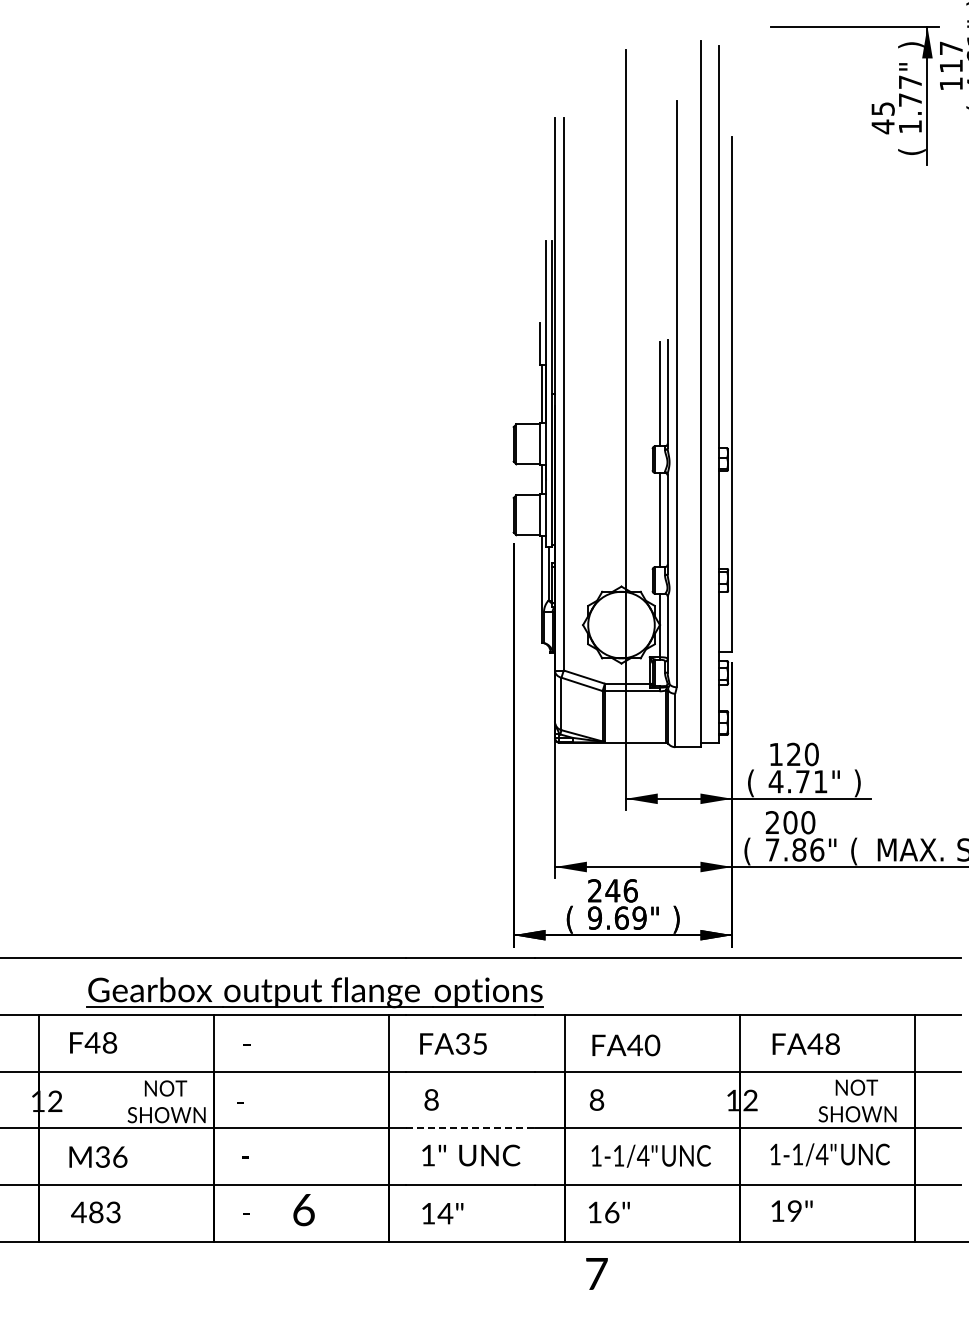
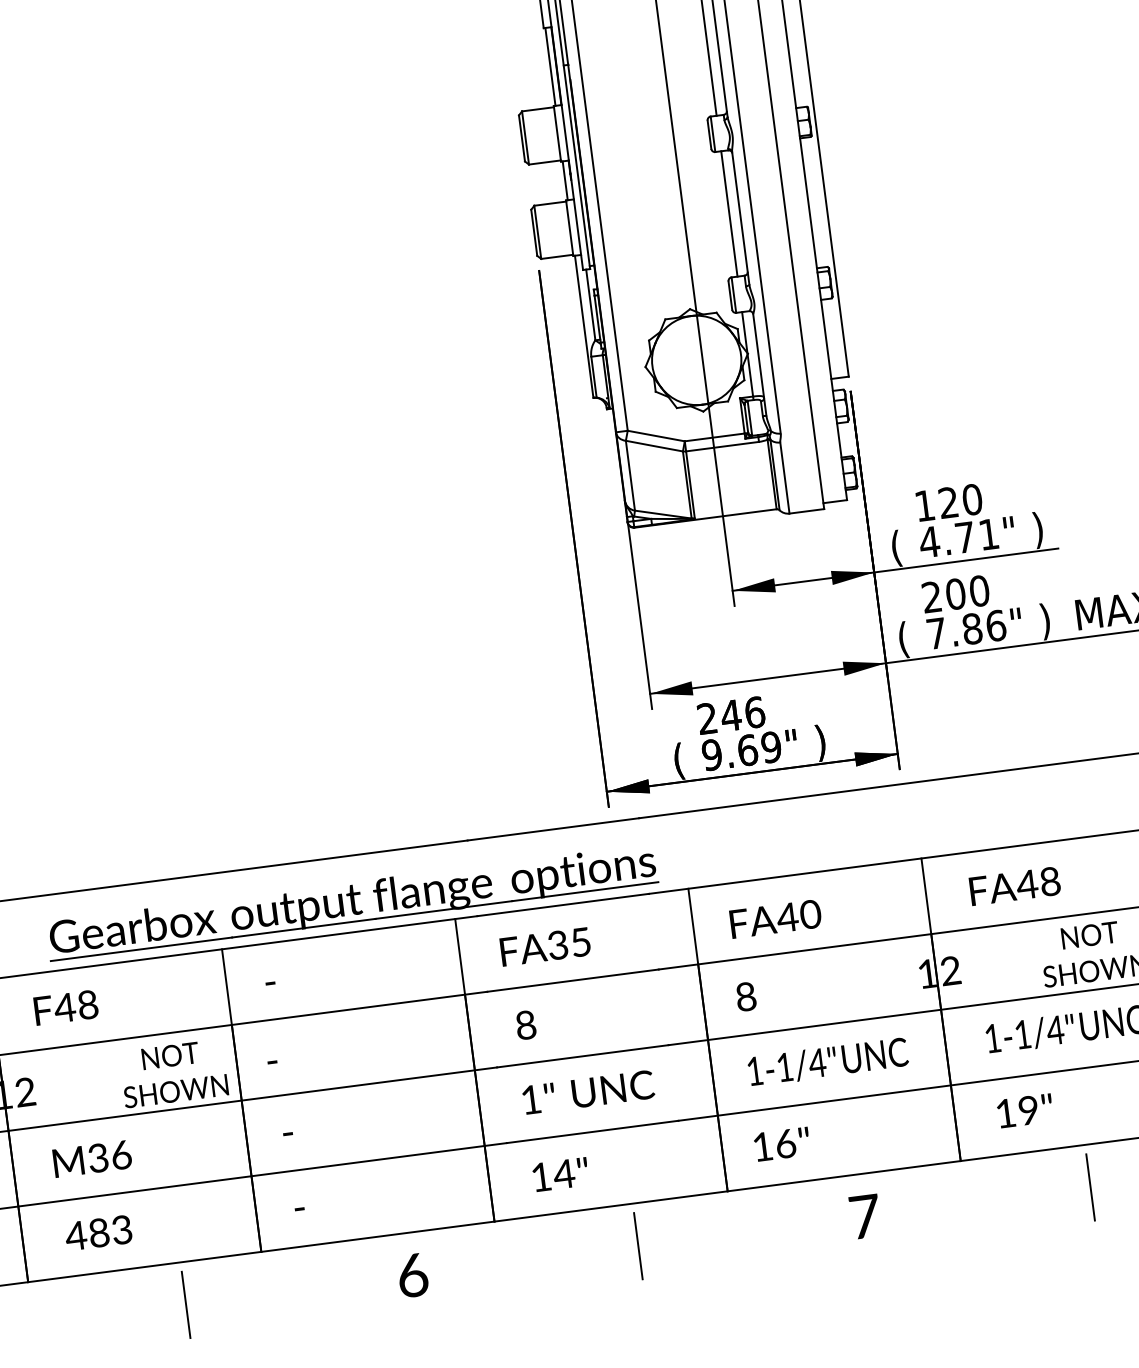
text: (854, 851) -> (1045, 621), ( -> )
line: (471, 1128) -> (584, 1056), dashed -> solid
text: (303, 1210) -> (412, 1276), moved
line: (153, 1273) -> (185, 1304), added
line: (493, 1273) -> (638, 1245), added
text: (596, 1273) -> (864, 1216), moved
line: (833, 1273) -> (1090, 1186), added

